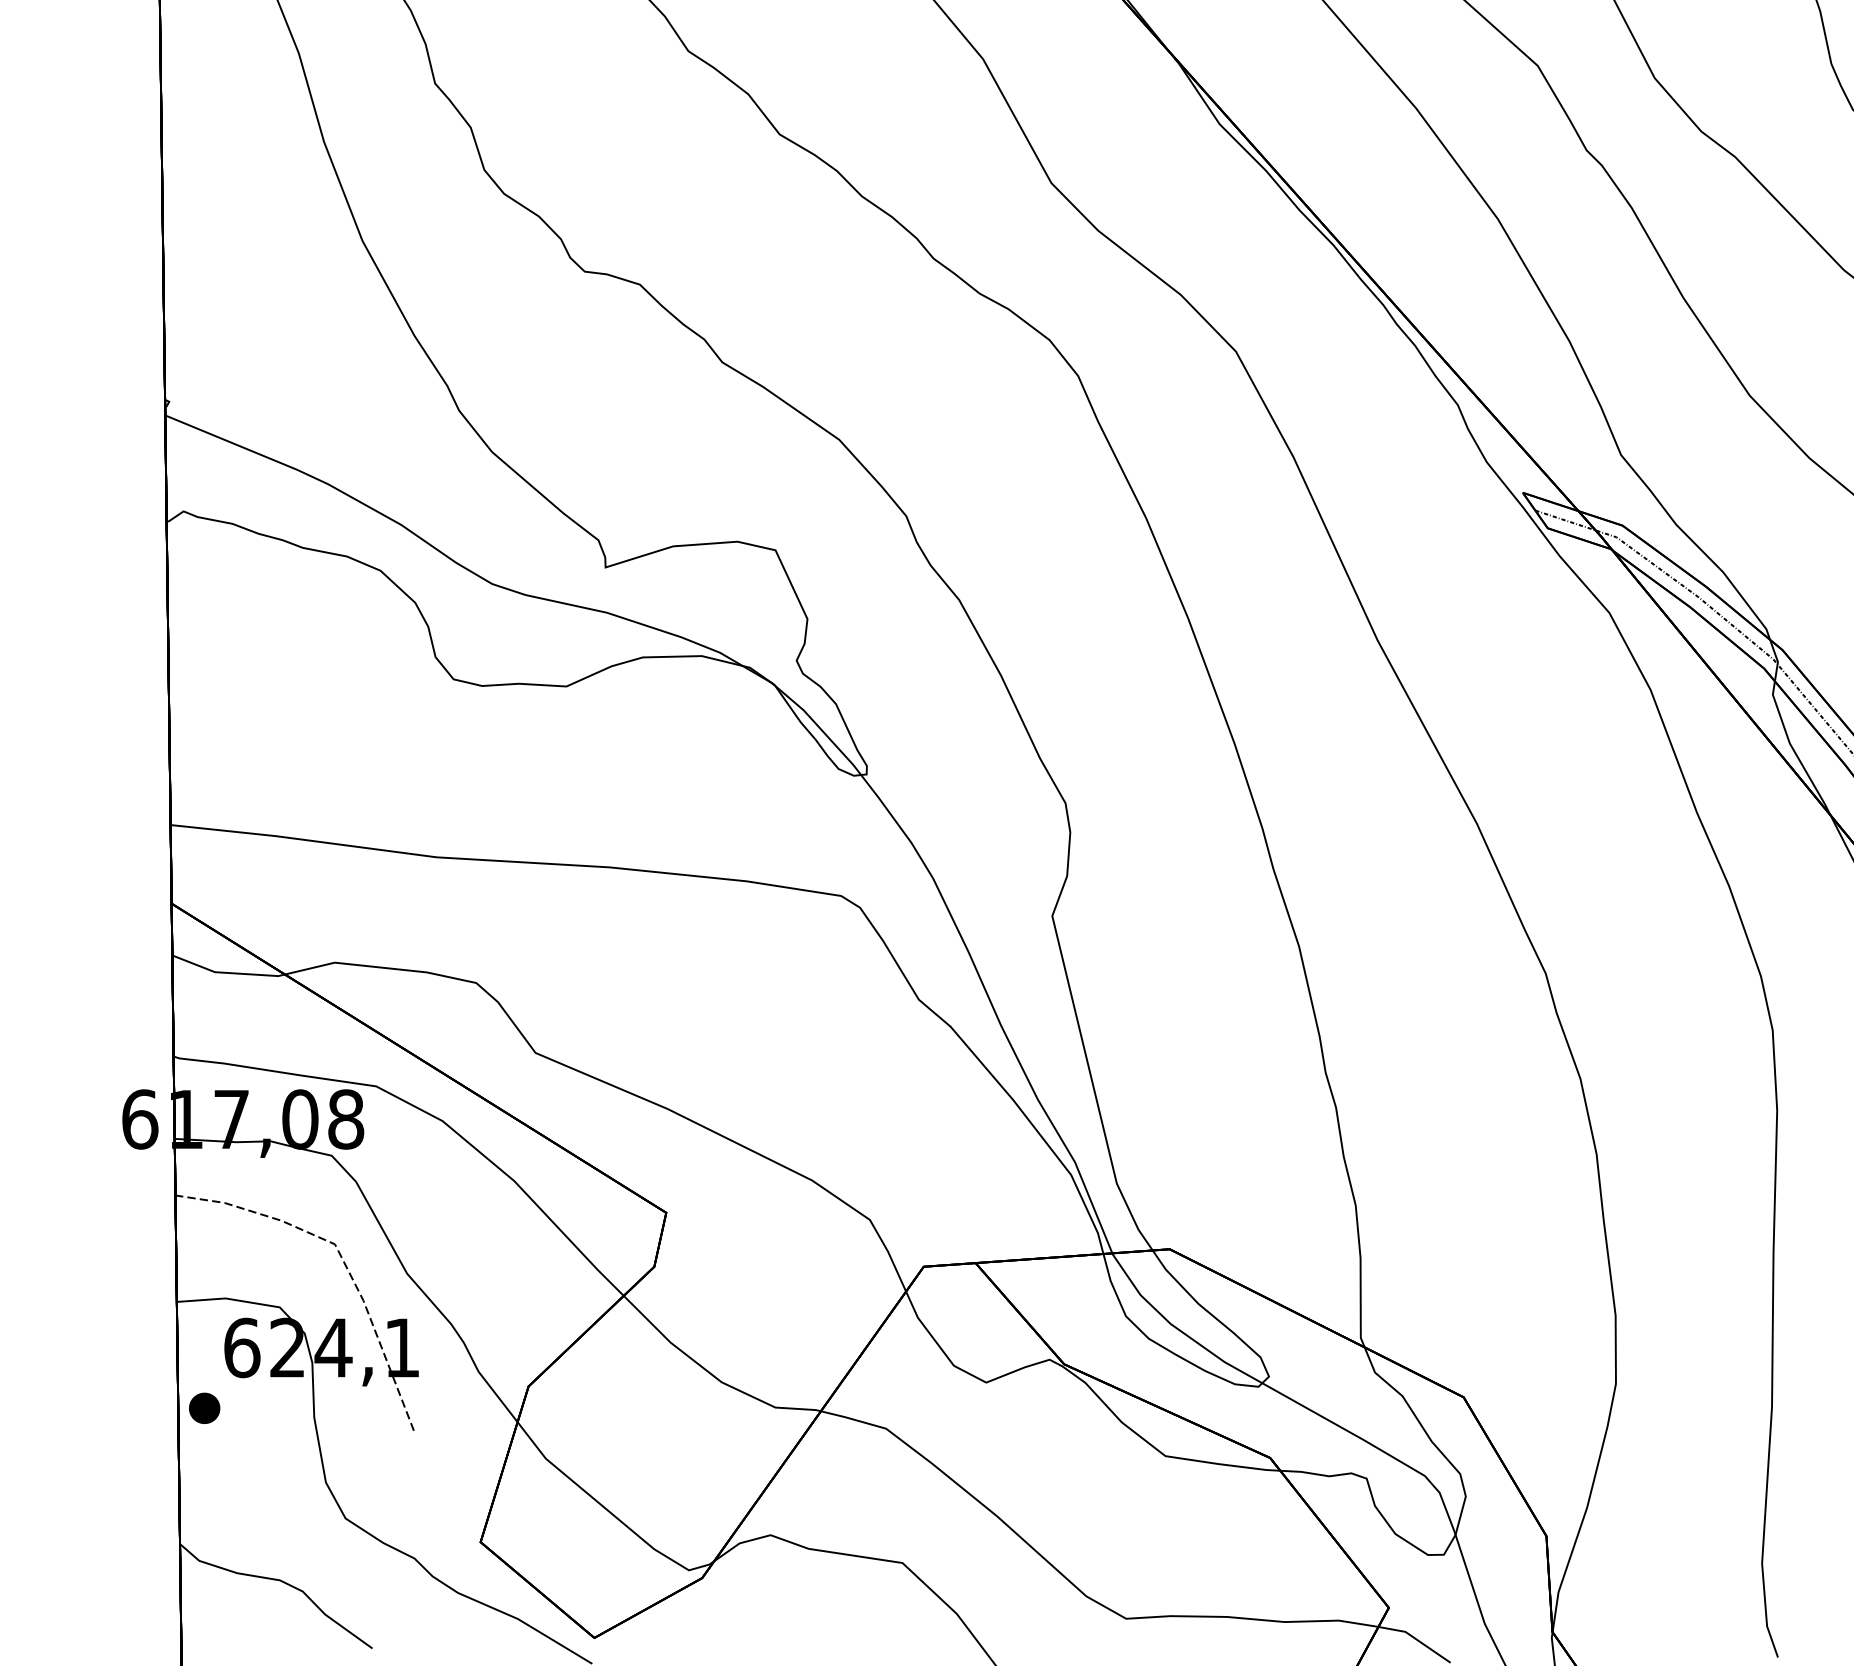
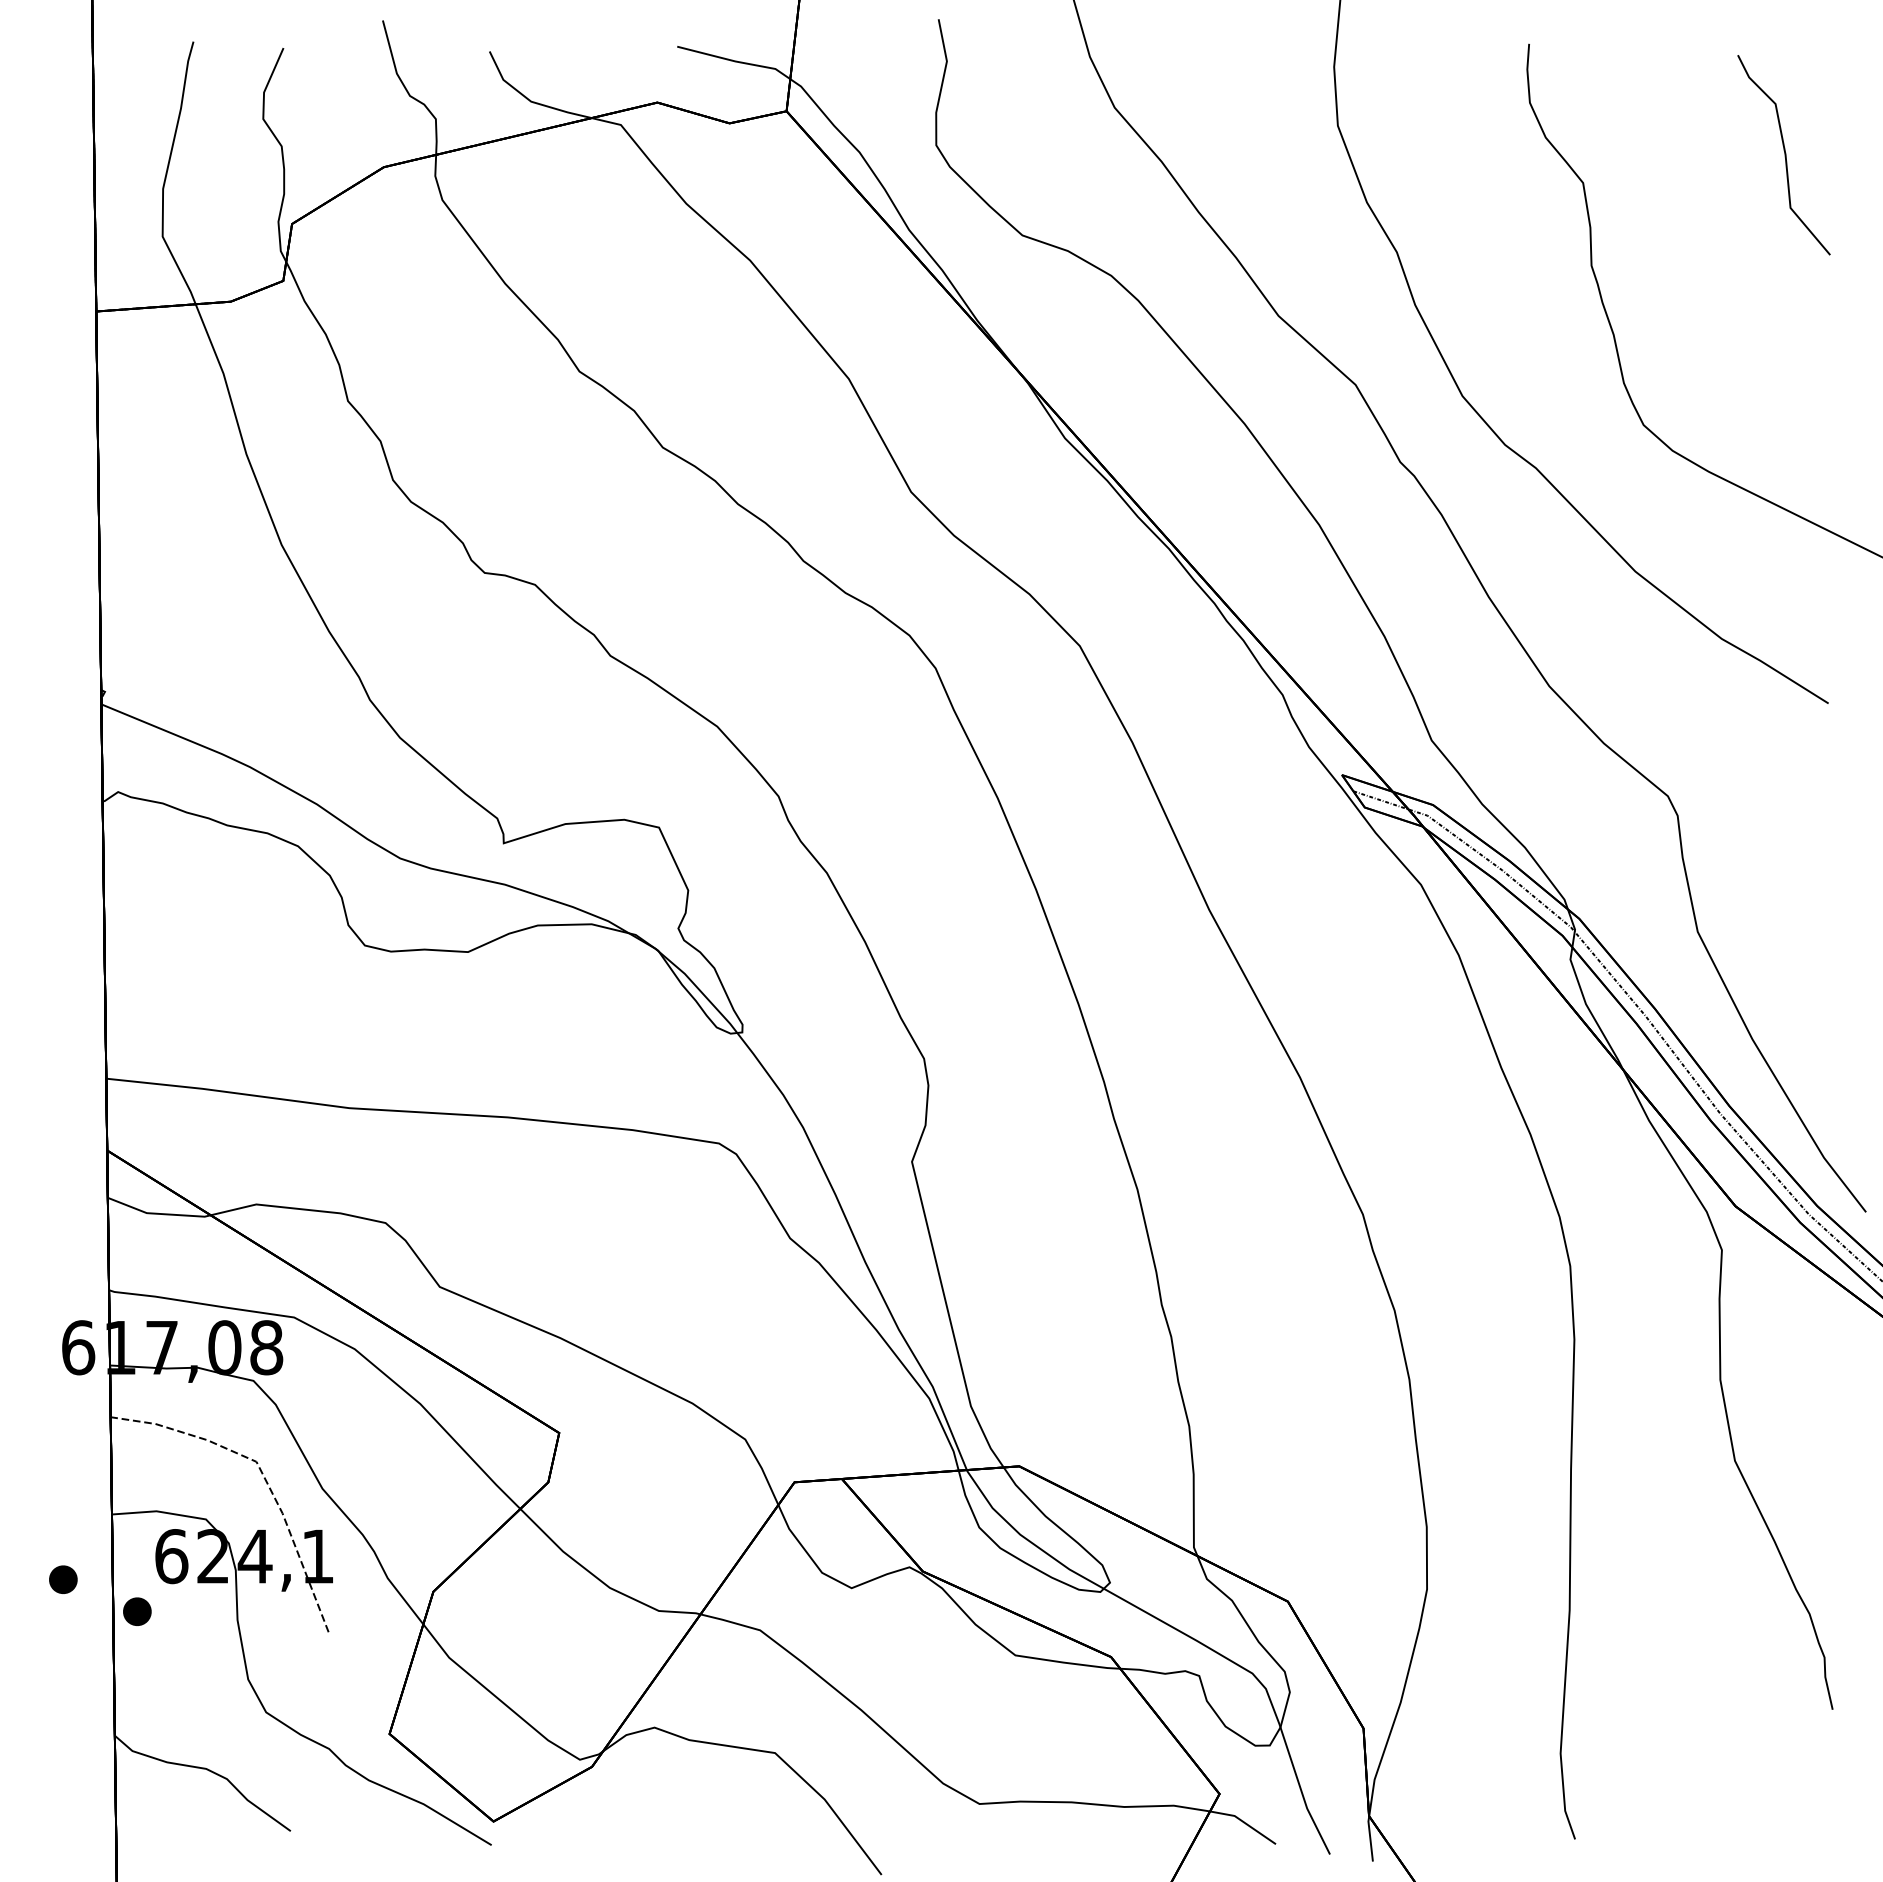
part: (123, 1373) -> (63, 1579), added

